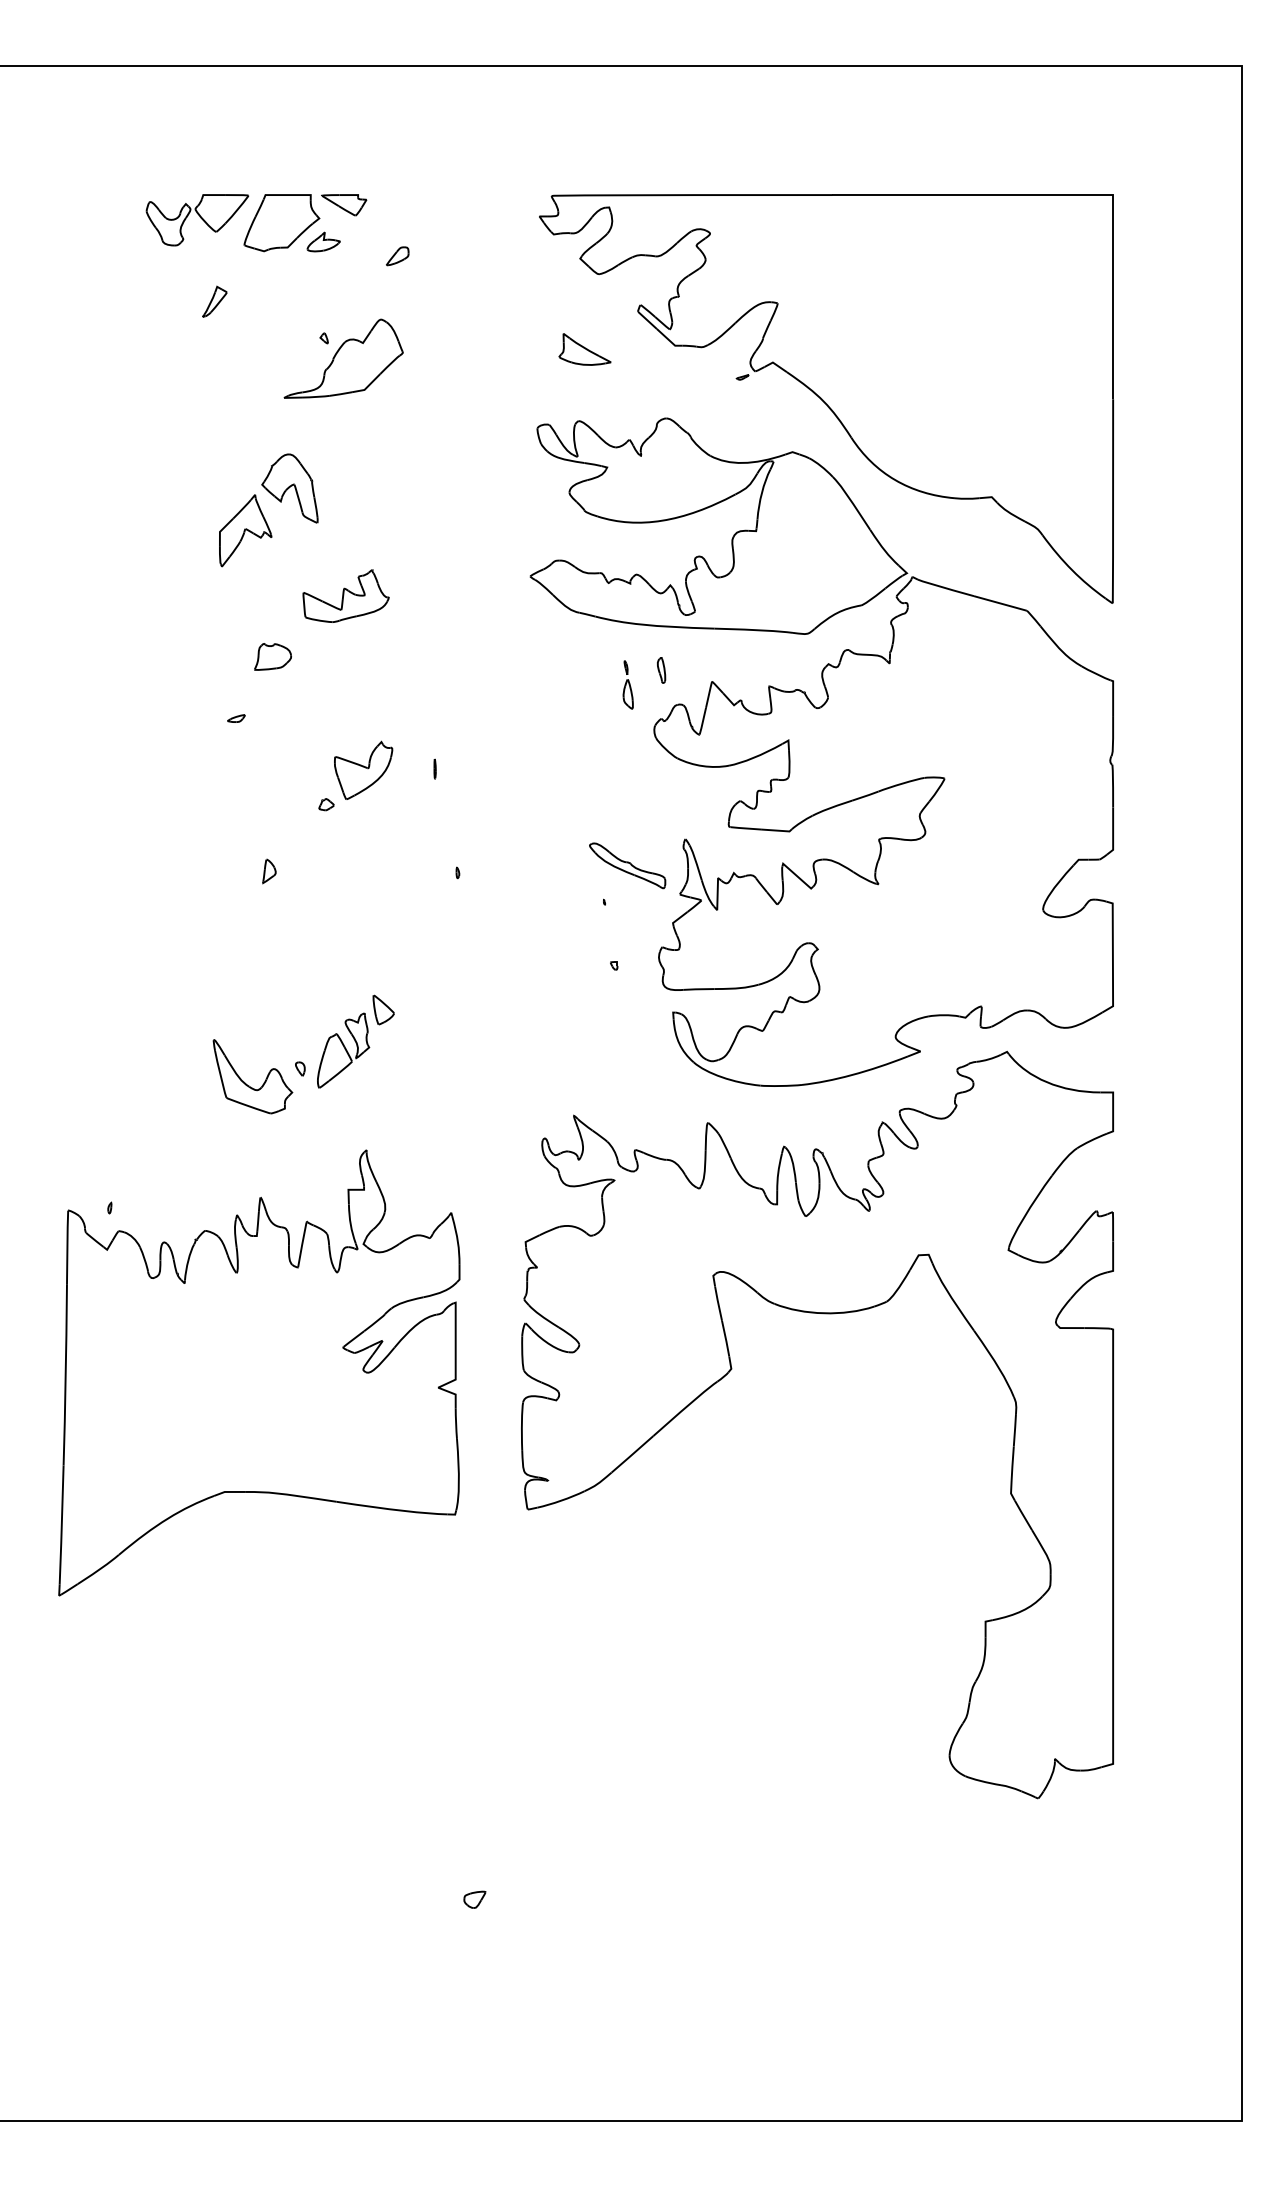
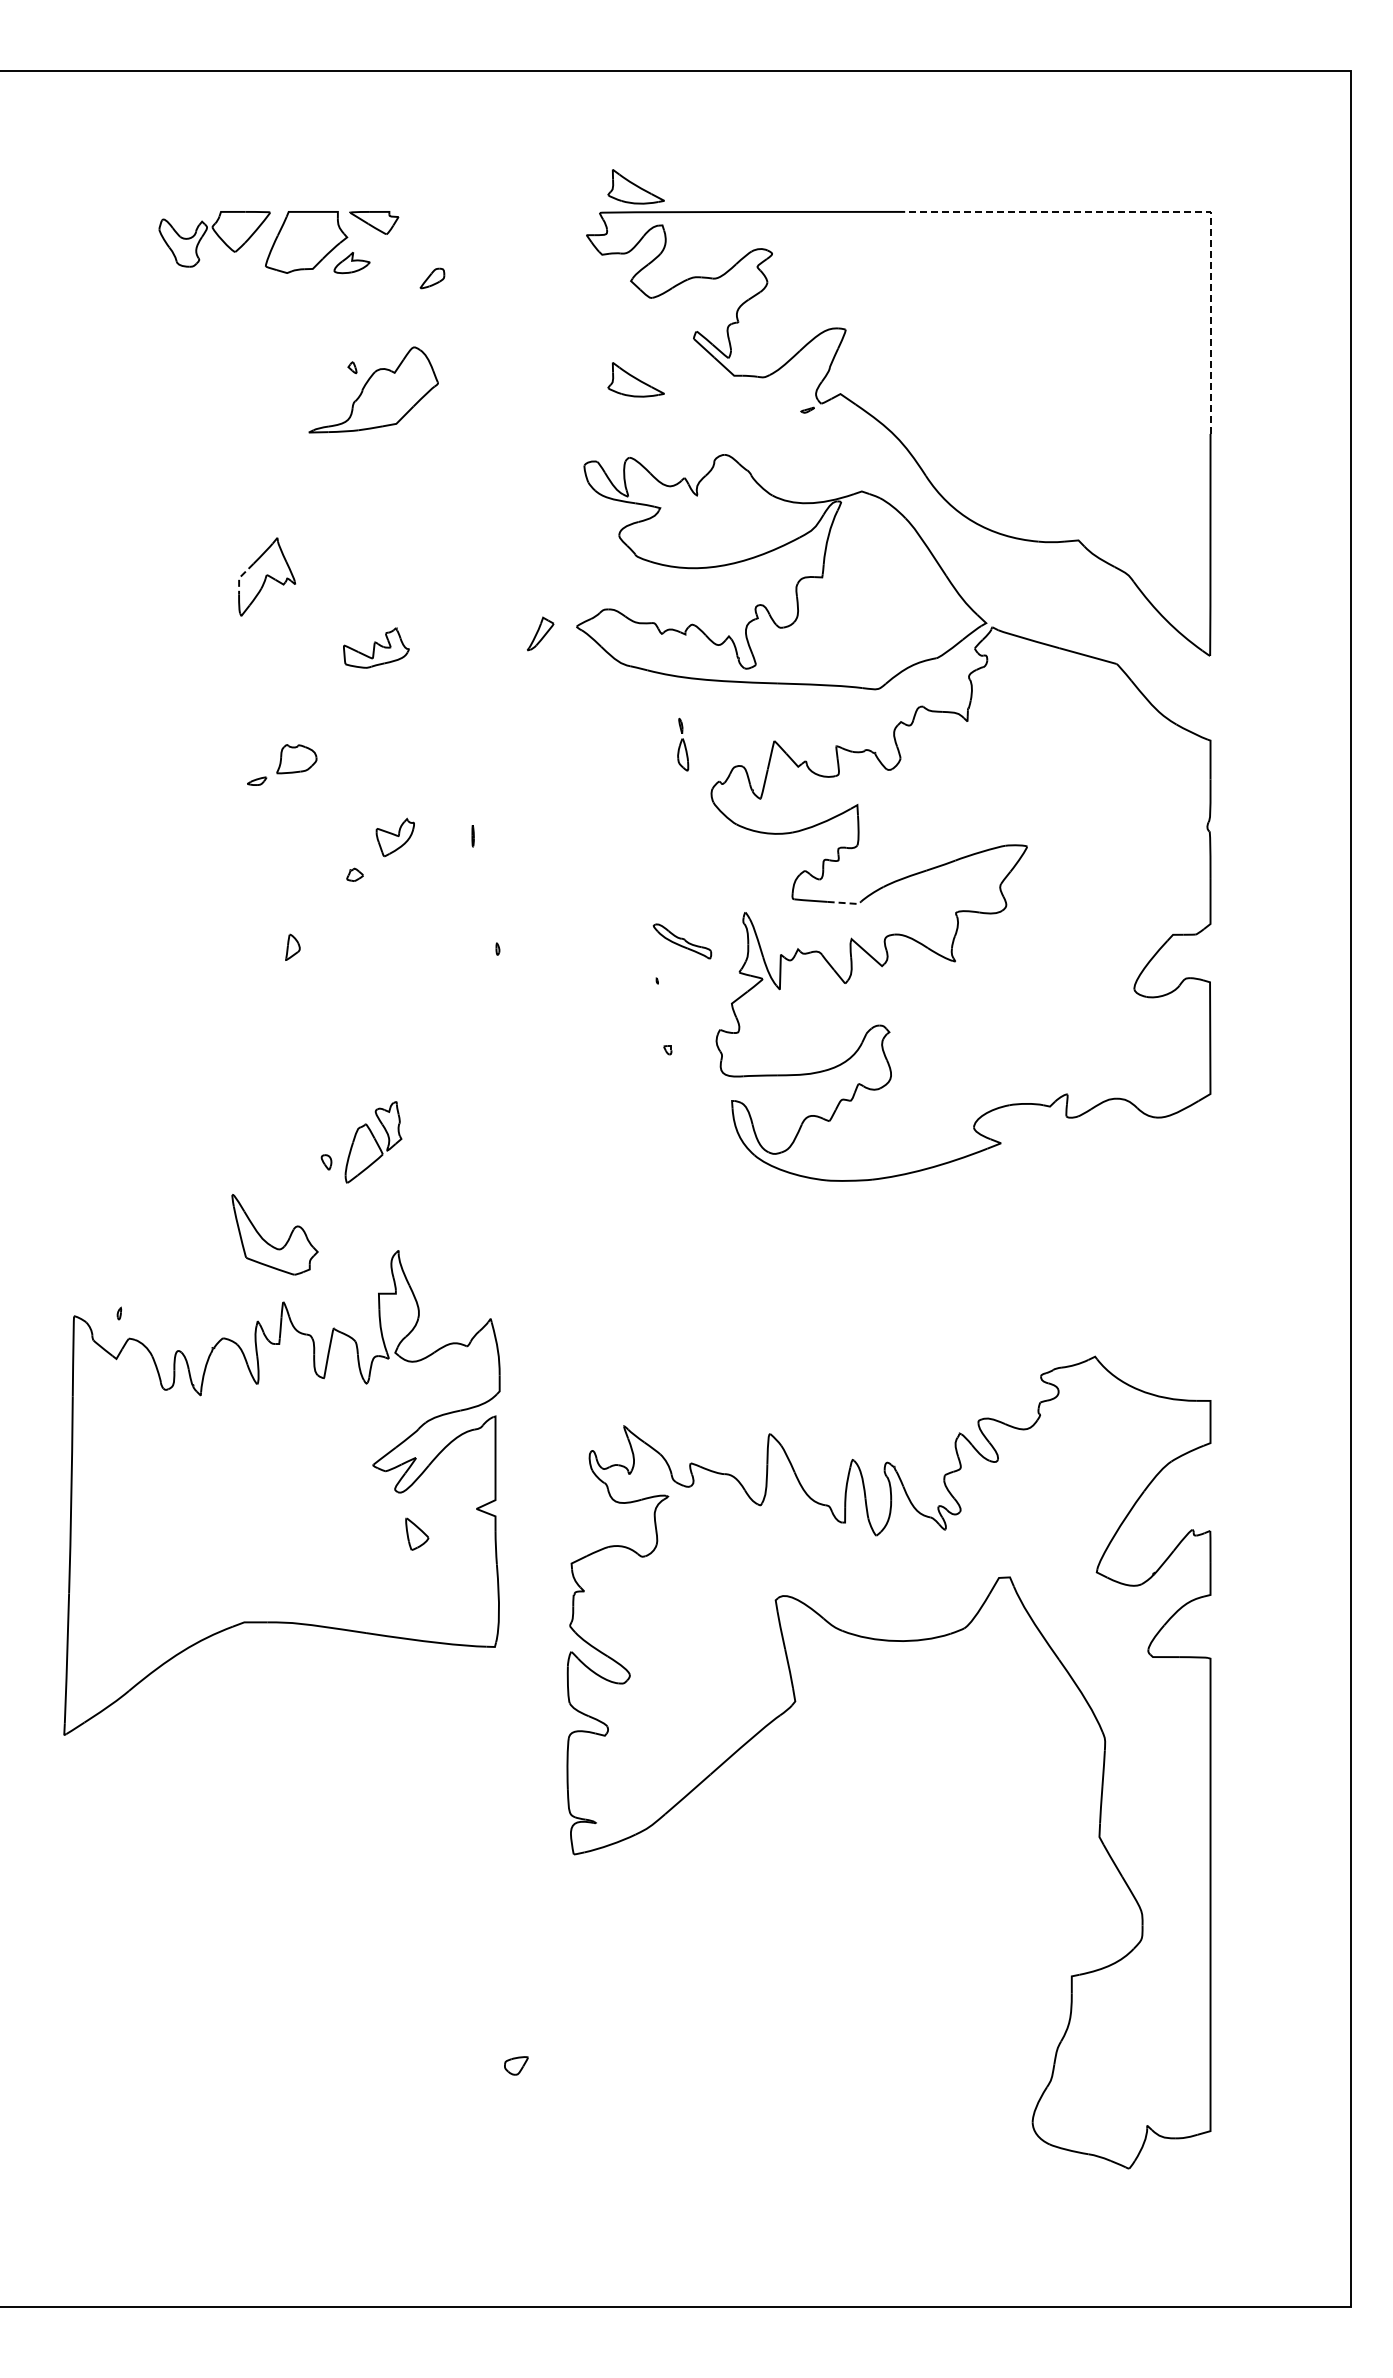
part: (584, 171) -> (635, 186), added
line: (1075, 194) -> (1169, 211), solid -> dashed
part: (214, 301) -> (540, 633), moved
part: (290, 488) -> (315, 531), removed
line: (220, 531) -> (239, 577), solid -> dashed
part: (346, 595) -> (376, 647), size x0.7
part: (272, 657) -> (296, 759), moved
part: (661, 670) -> (719, 728), removed
part: (363, 770) -> (395, 837), size x0.6
line: (778, 830) -> (846, 903), solid -> dashed
part: (627, 865) -> (682, 941), size x0.7
part: (383, 1009) -> (417, 1533), moved
part: (246, 1082) -> (267, 1241), moved
part: (732, 1368) -> (796, 1701), moved

